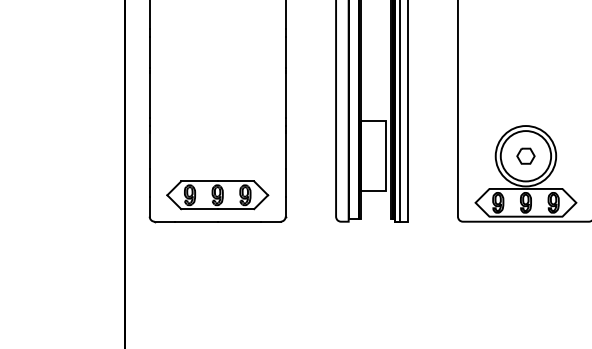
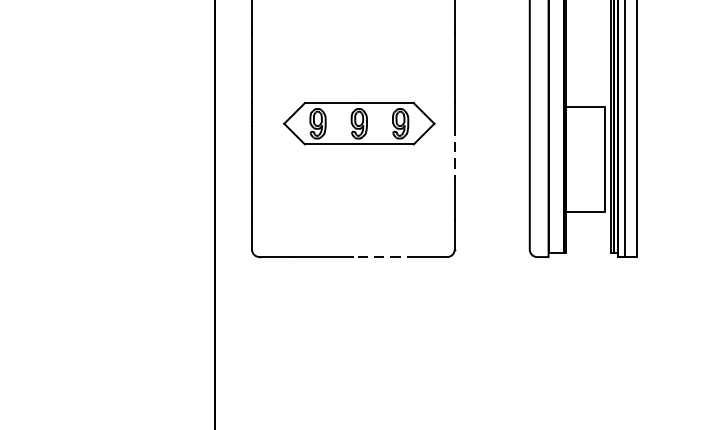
line: (285, 151) -> (454, 152), solid -> dashed
part: (217, 195) -> (359, 124), moved
line: (238, 221) -> (384, 256), solid -> dashed

